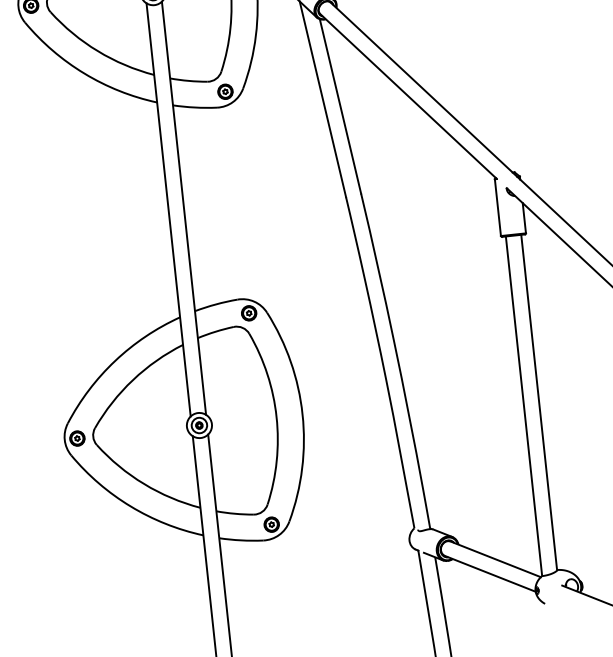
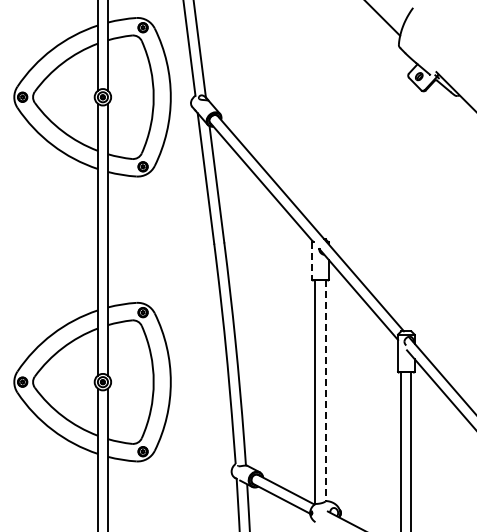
line: (498, 208) -> (312, 261), solid -> dashed
line: (539, 403) -> (325, 391), solid -> dashed

